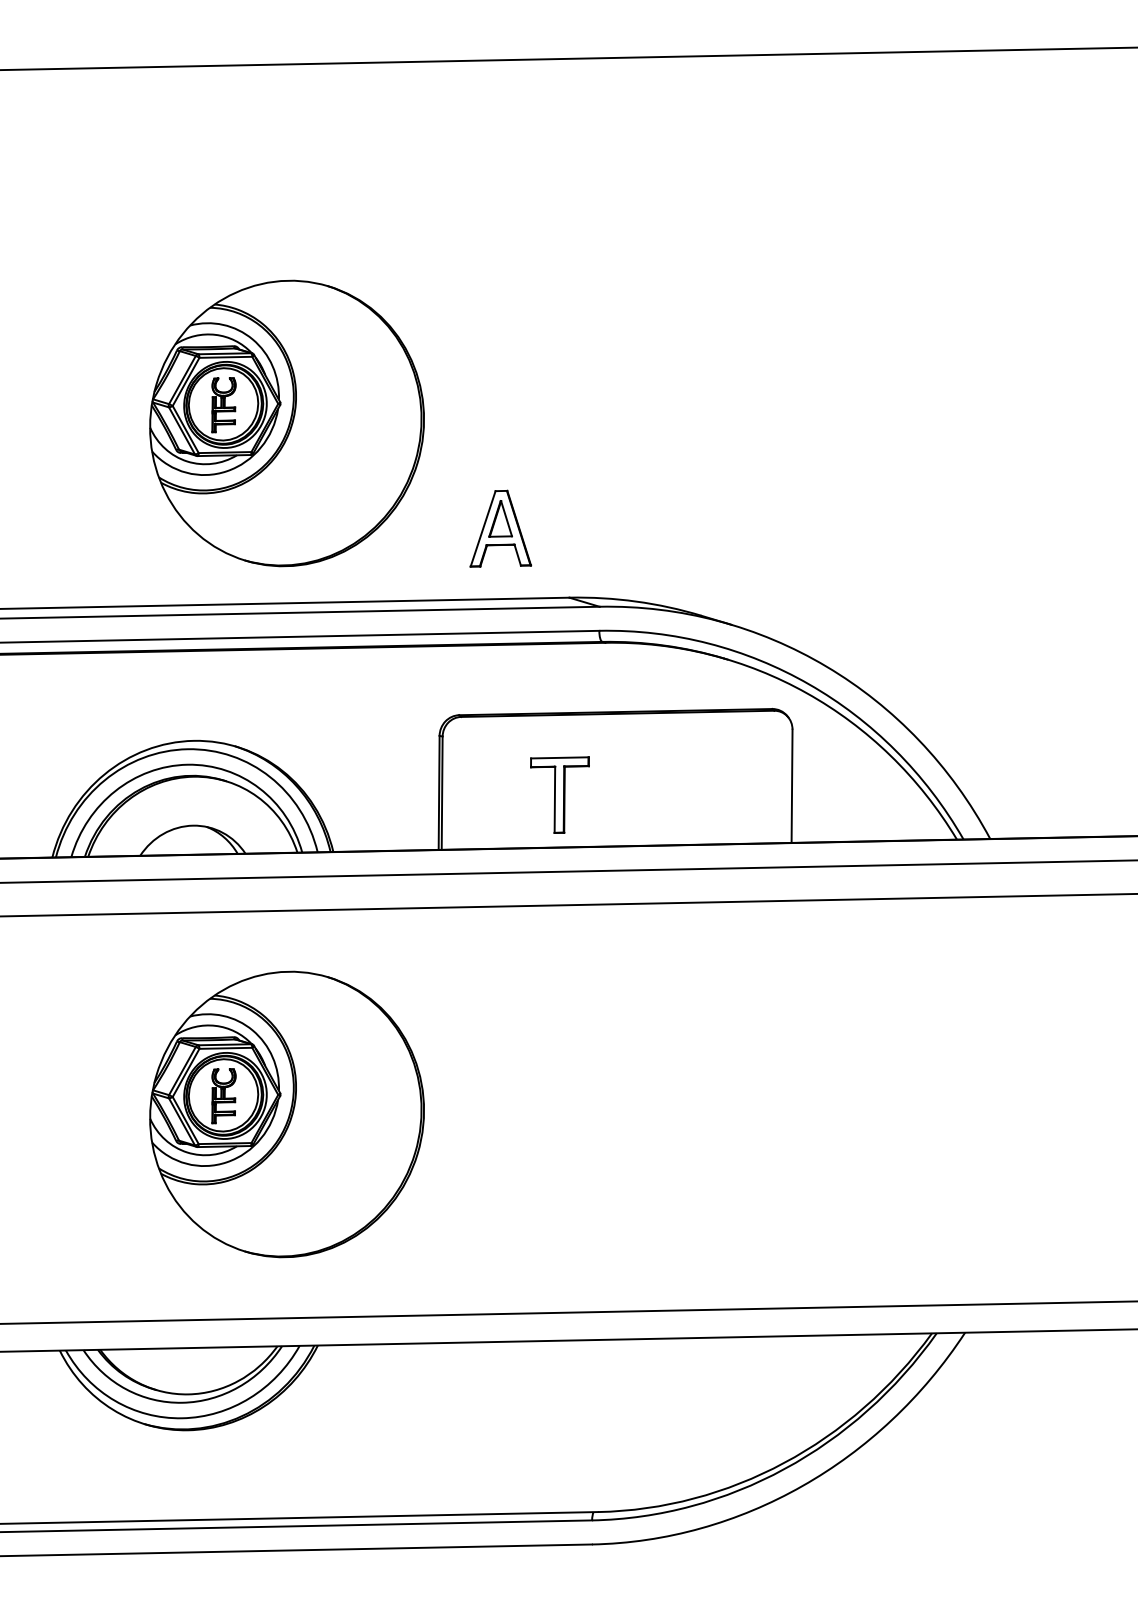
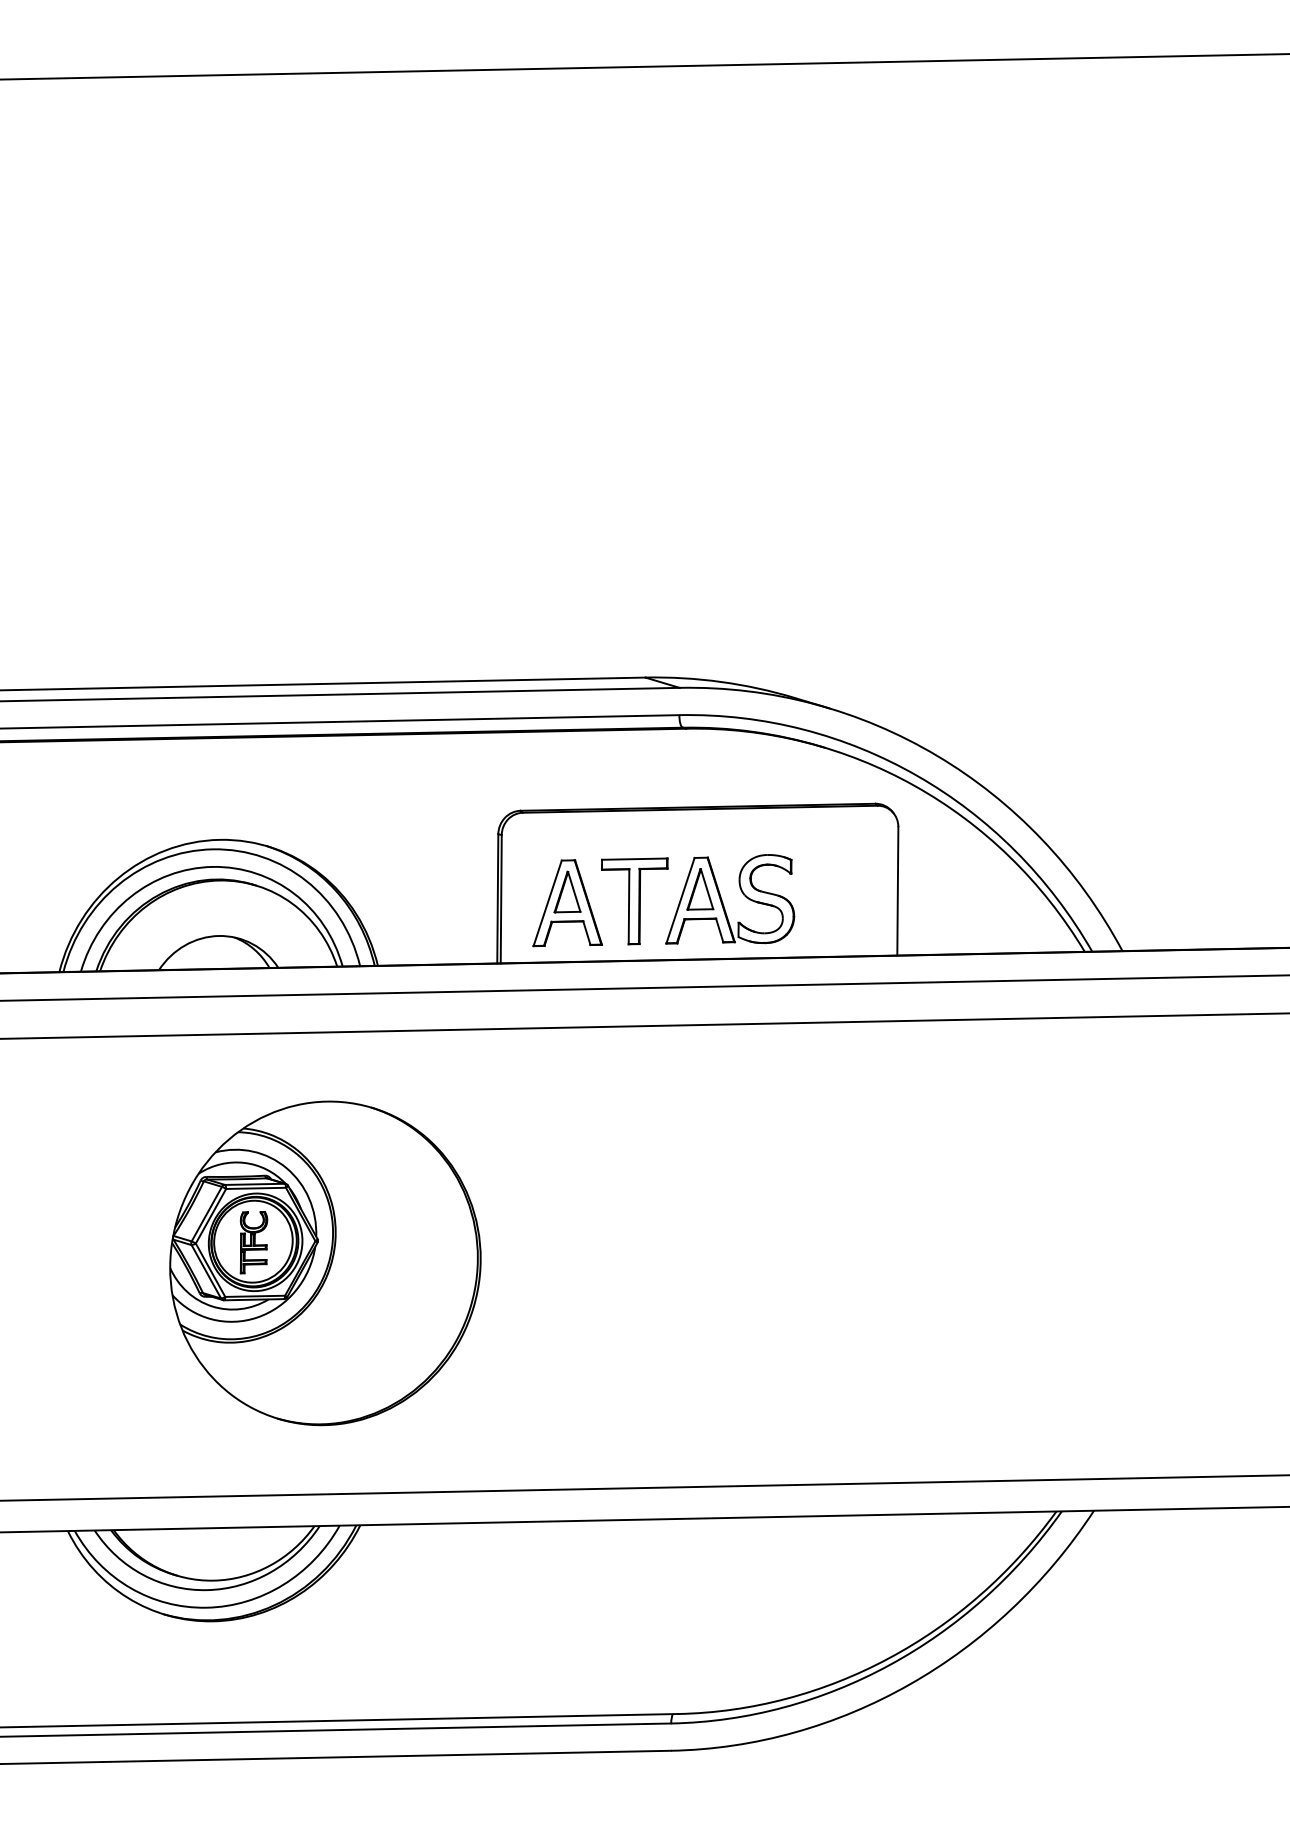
part: (286, 423) -> (324, 480), removed
part: (500, 528) -> (567, 902), moved
part: (643, 793) -> (729, 899), added

